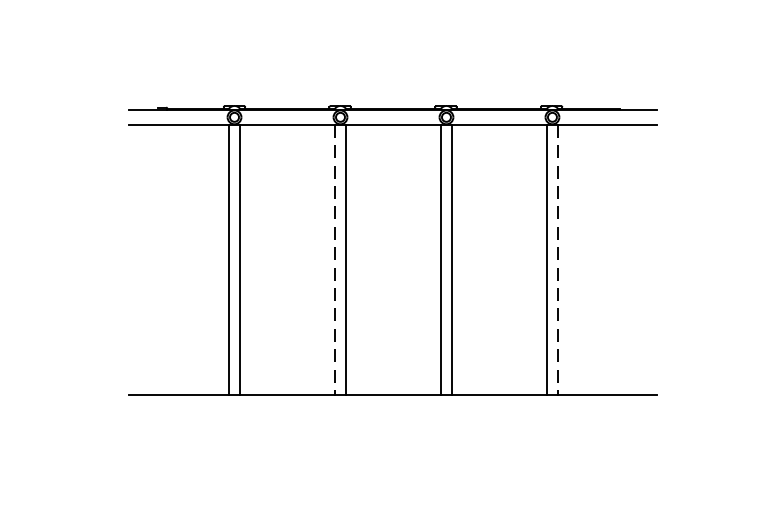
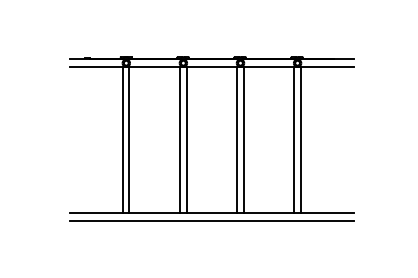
line: (335, 260) -> (180, 140), dashed -> solid
line: (557, 260) -> (300, 140), dashed -> solid
line: (392, 409) -> (211, 220), added

